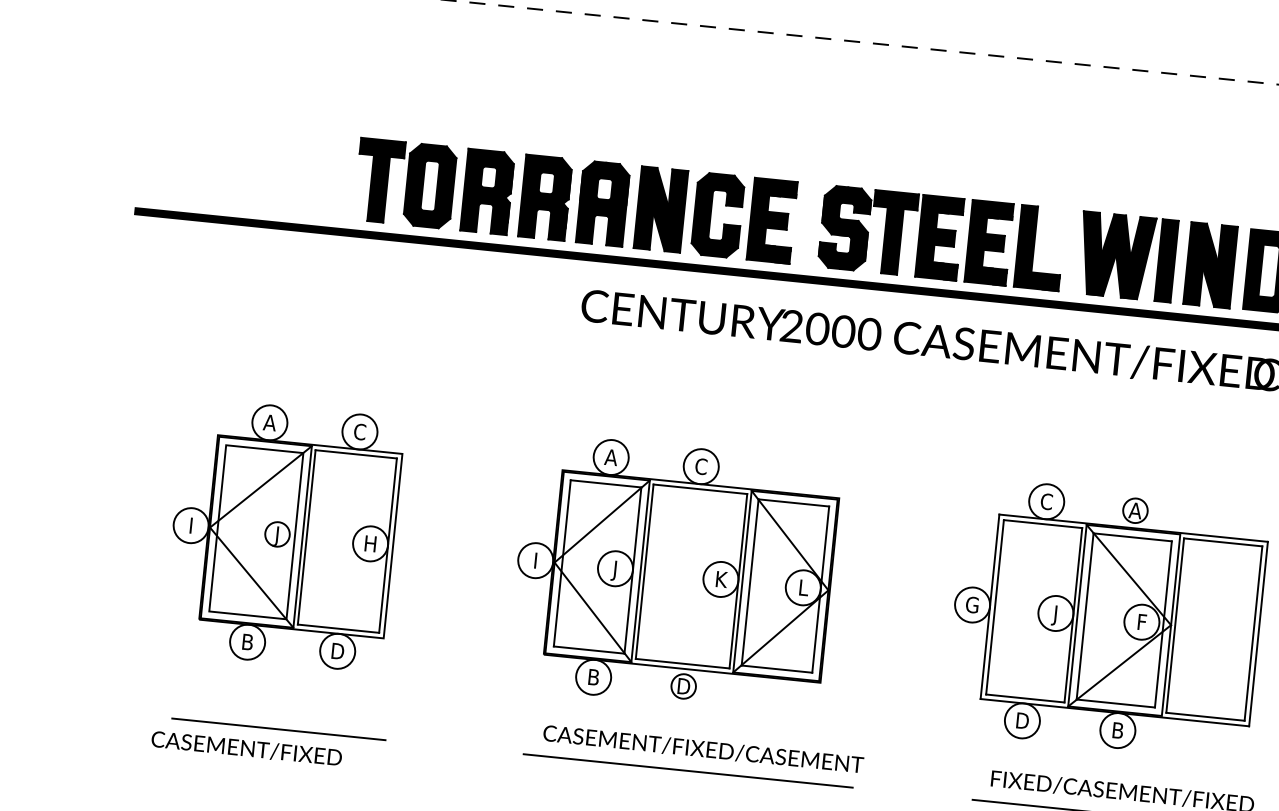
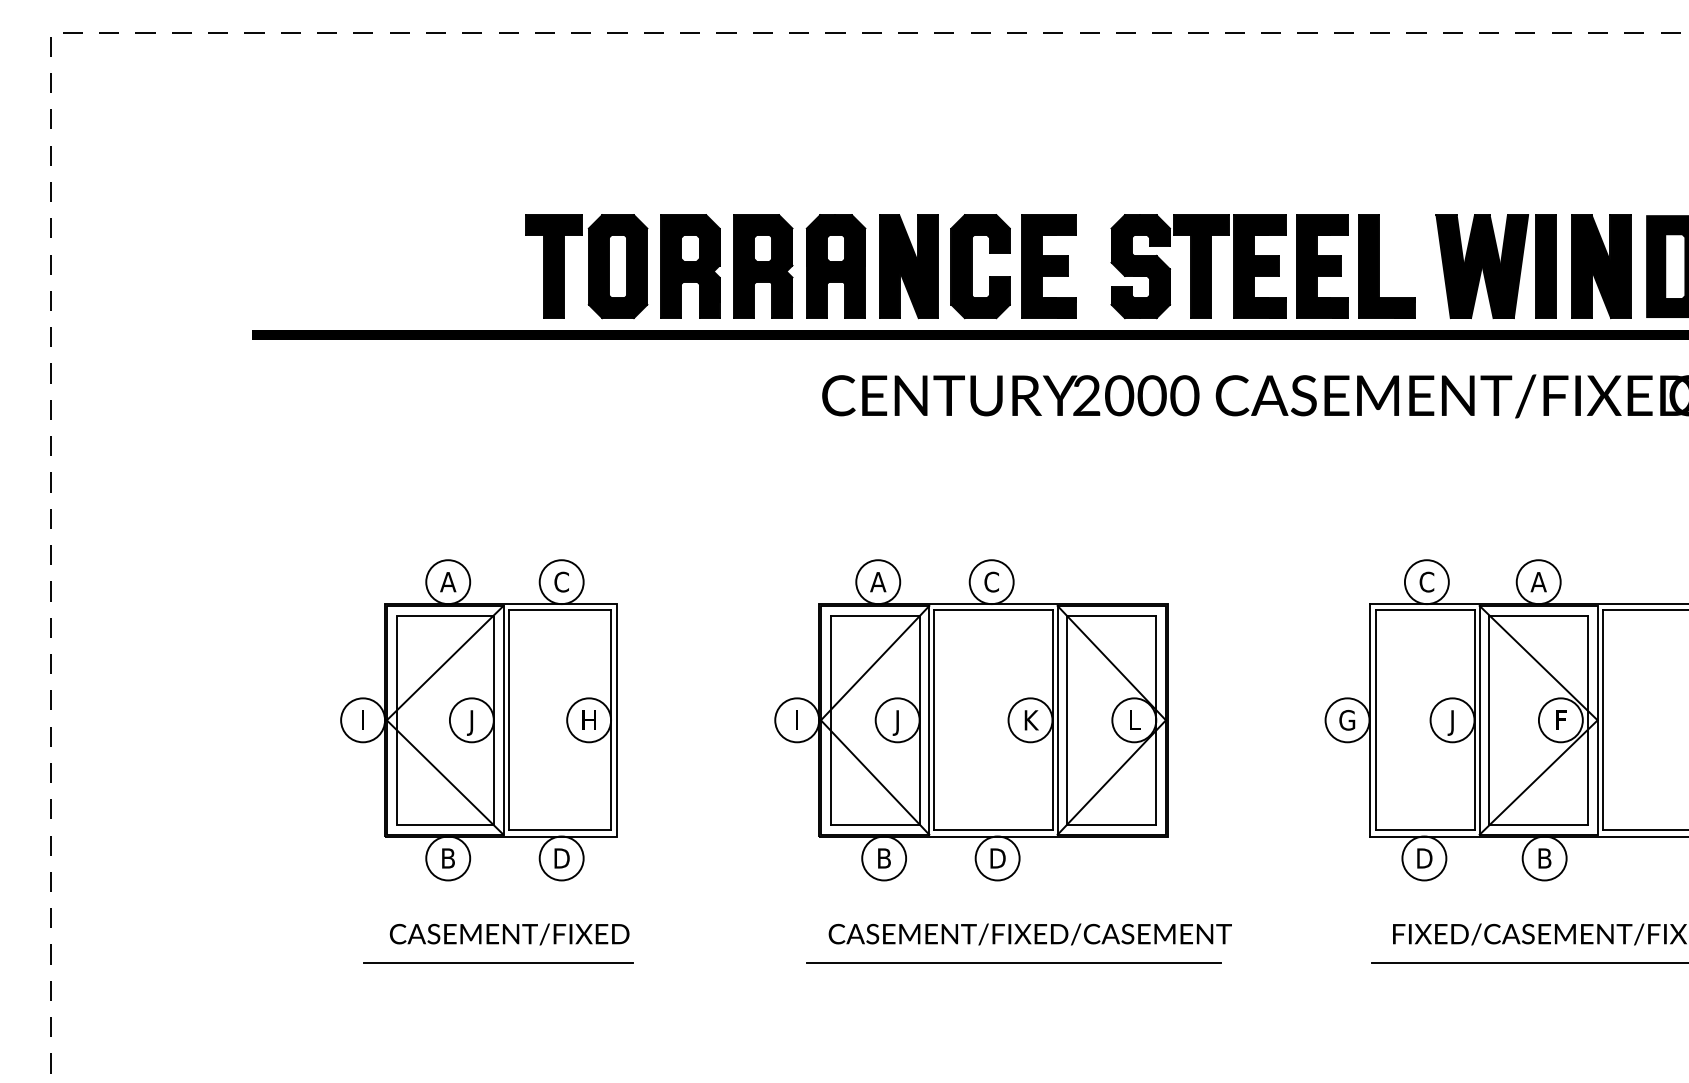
circle: (1135, 511) -> (1538, 582), size x1.43
circle: (277, 534) -> (471, 720), size x1.43
circle: (683, 686) -> (997, 858), size x1.43
text: (246, 748) -> (509, 934), moved

